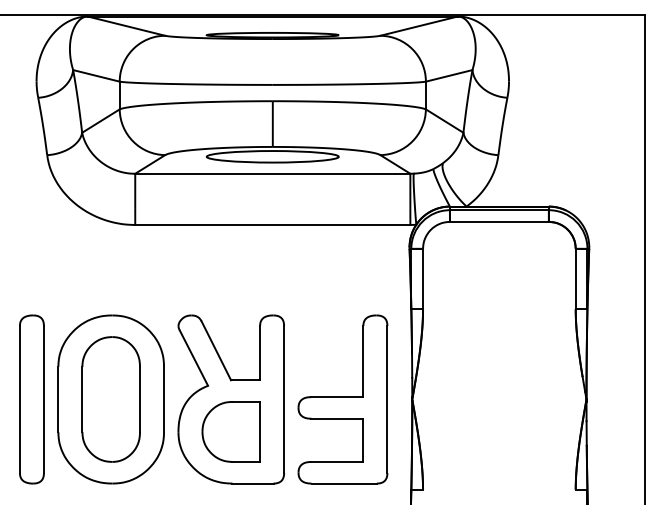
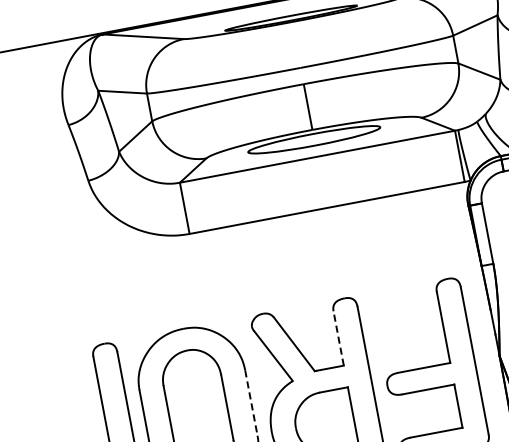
line: (260, 352) -> (338, 337), solid -> dashed
line: (164, 399) -> (251, 402), solid -> dashed

